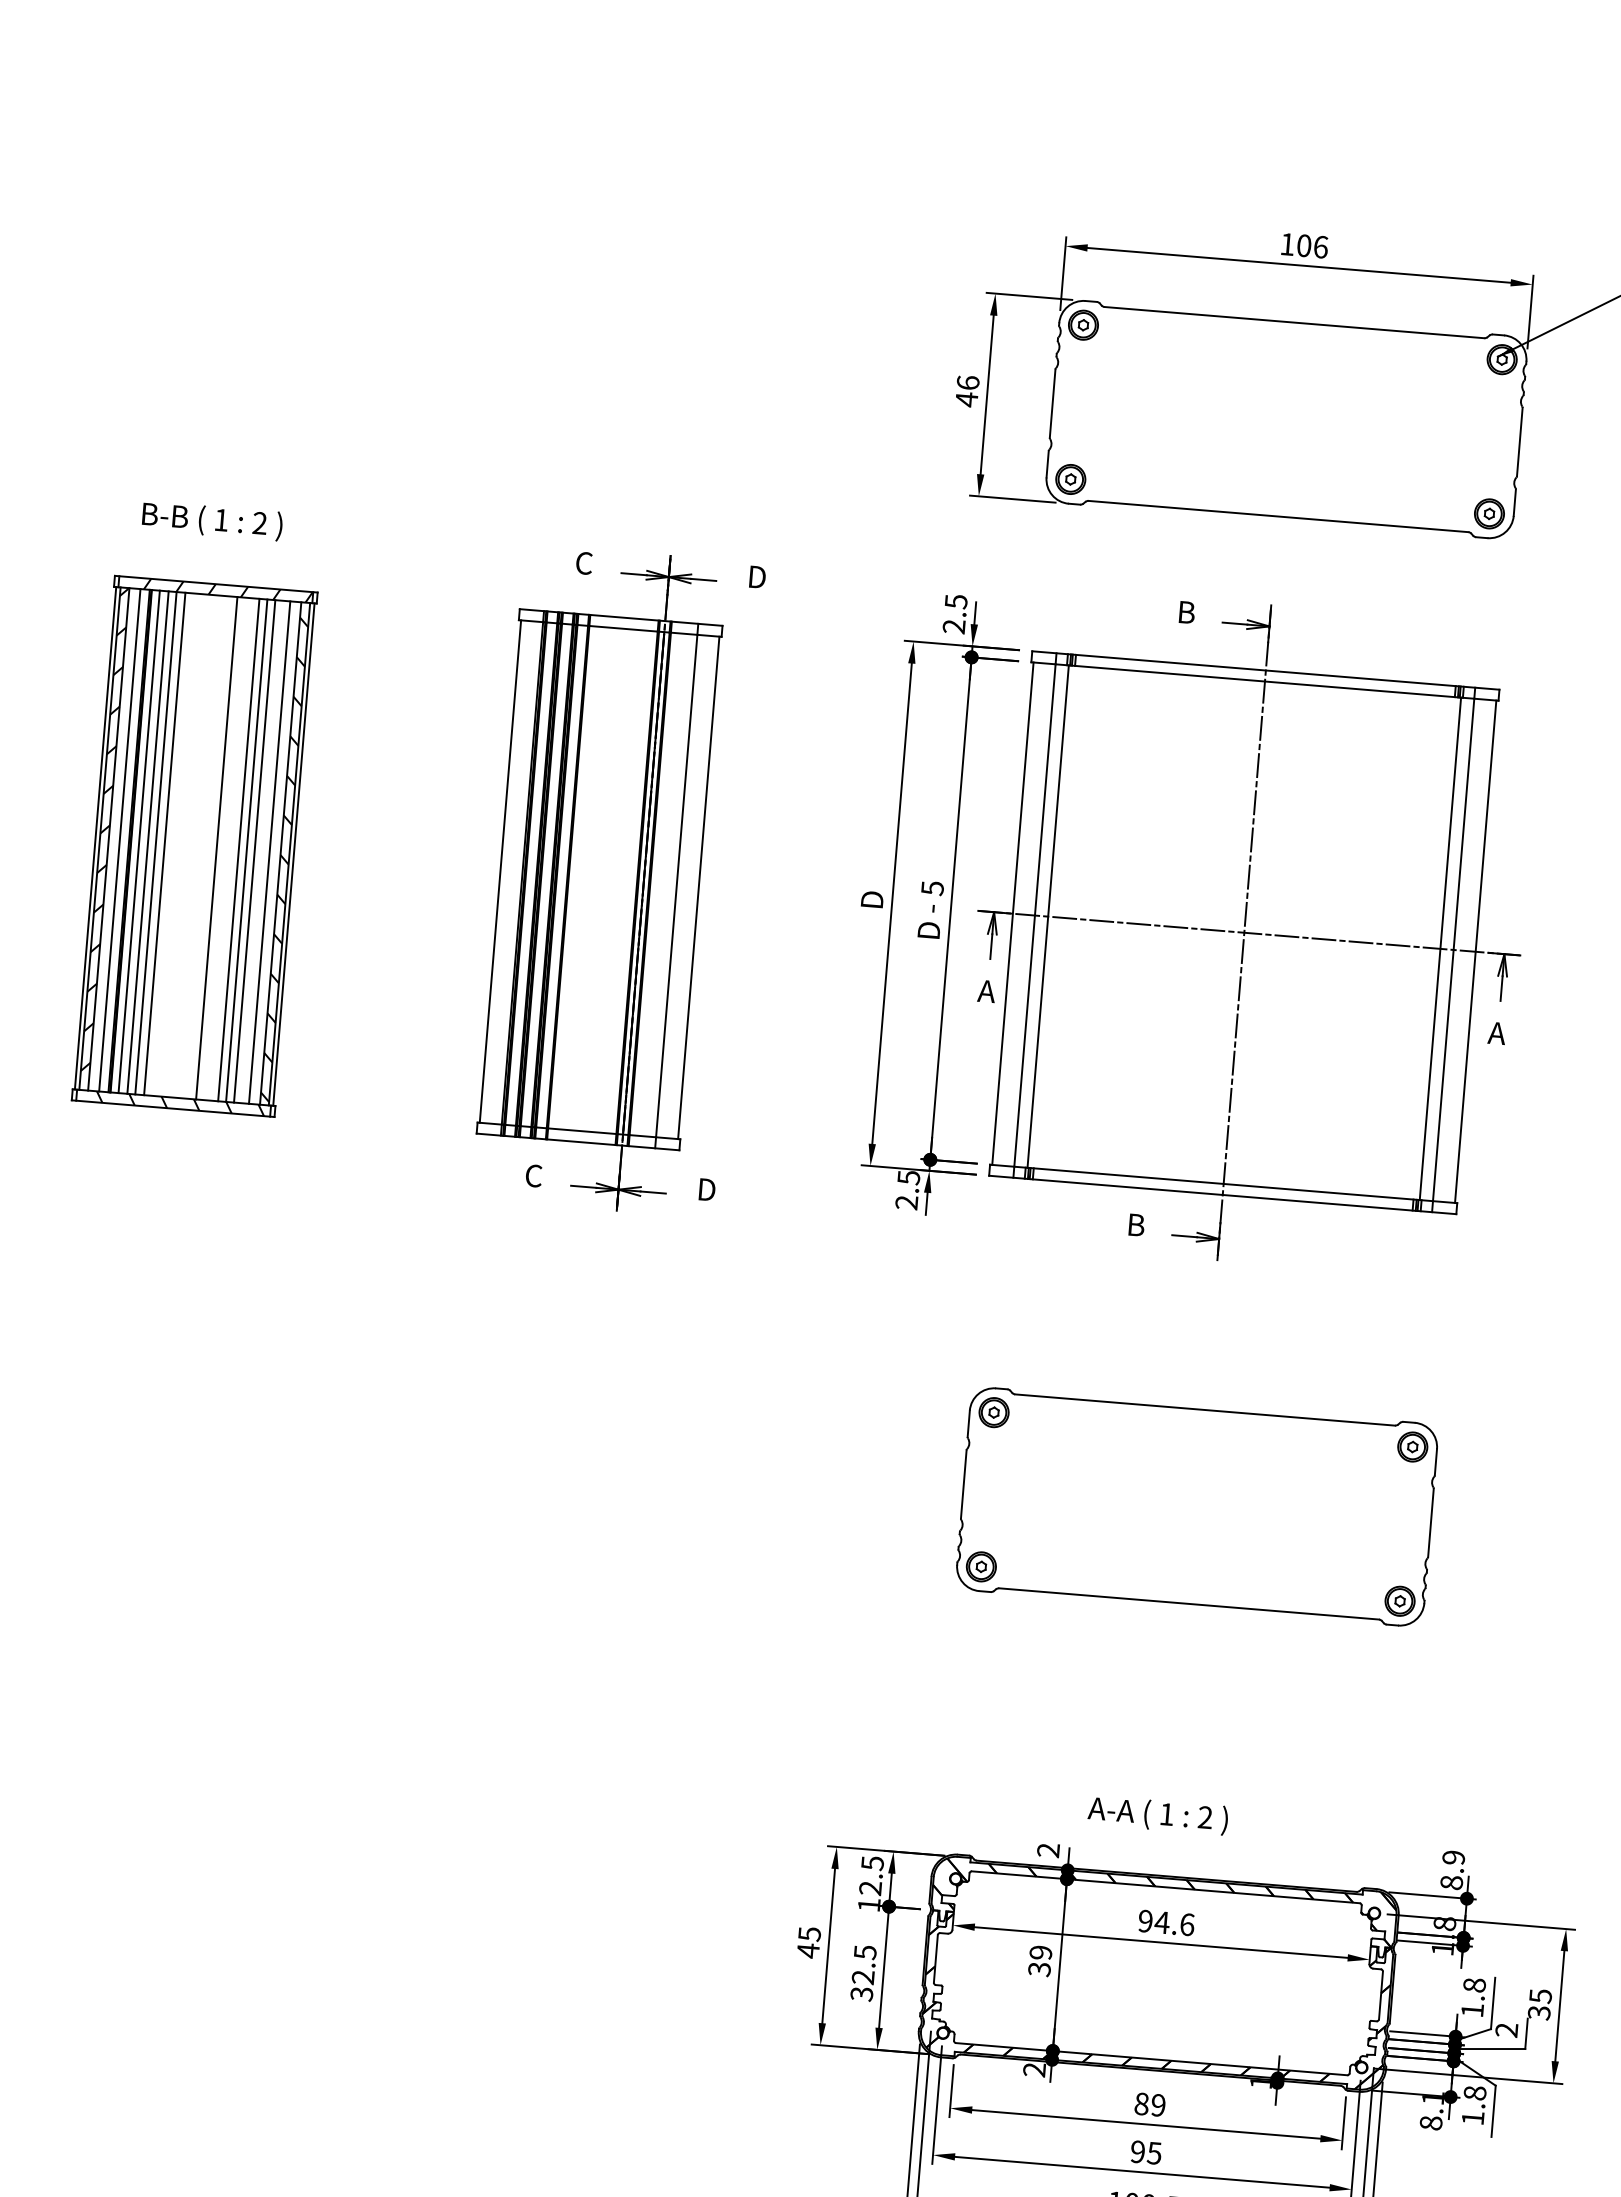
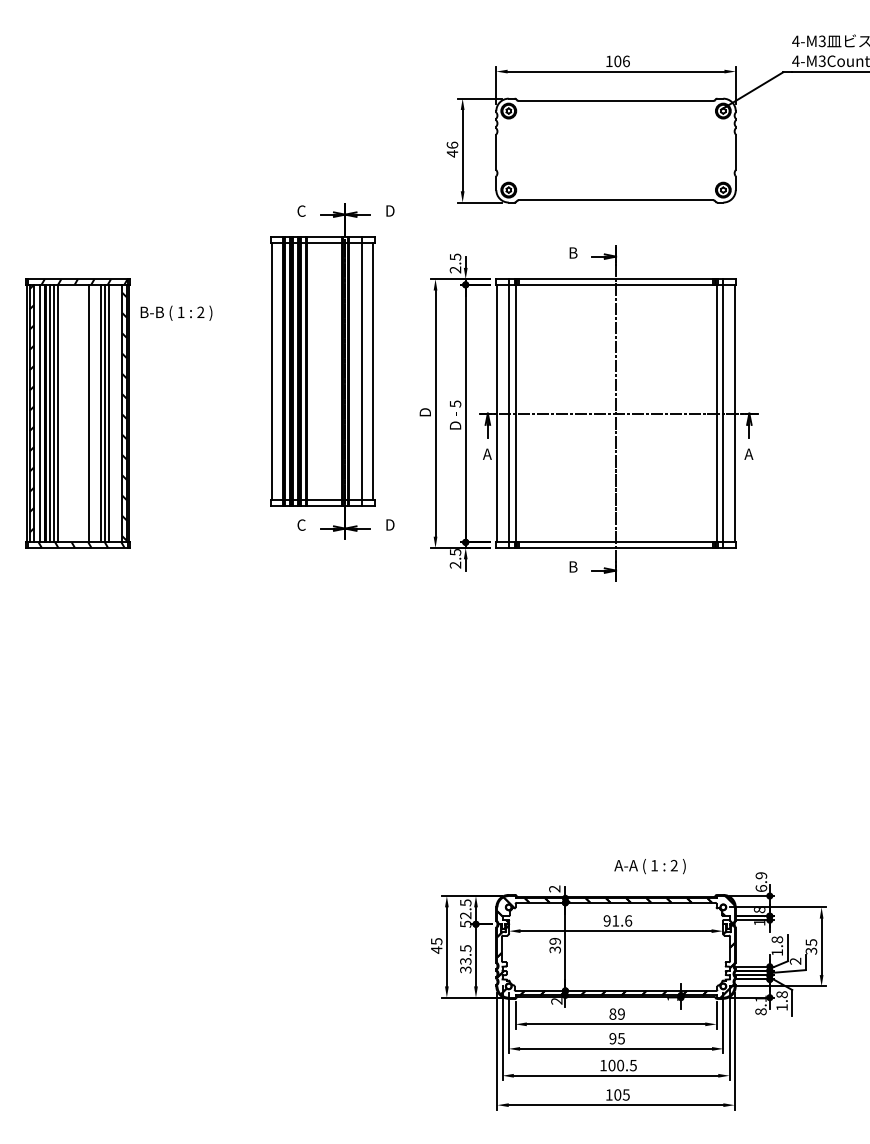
text: (212, 519) -> (176, 312), moved
line: (164, 843) -> (62, 413), removed
line: (269, 852) -> (116, 413), removed
part: (618, 881) -> (332, 371), moved
part: (1196, 1506) -> (615, 707), removed
text: (1156, 1815) -> (649, 866), moved
text: (1451, 1882) -> (761, 888), 8.9 -> 6.9
text: (868, 1903) -> (465, 923), 12.5 -> 52.5
text: (1161, 1921) -> (615, 920), 94.6 -> 91.6
text: (862, 1977) -> (465, 961), 32.5 -> 33.5

